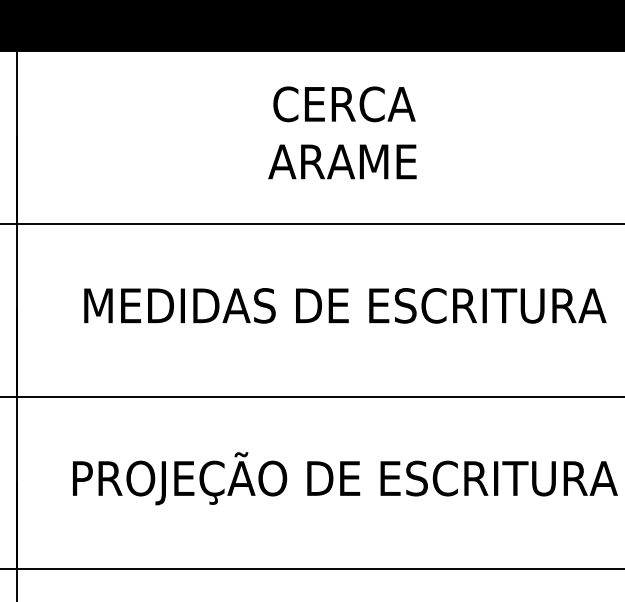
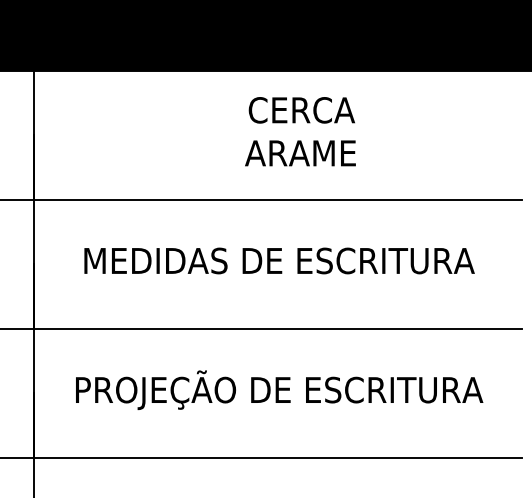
text: (342, 132) -> (300, 131), moved

